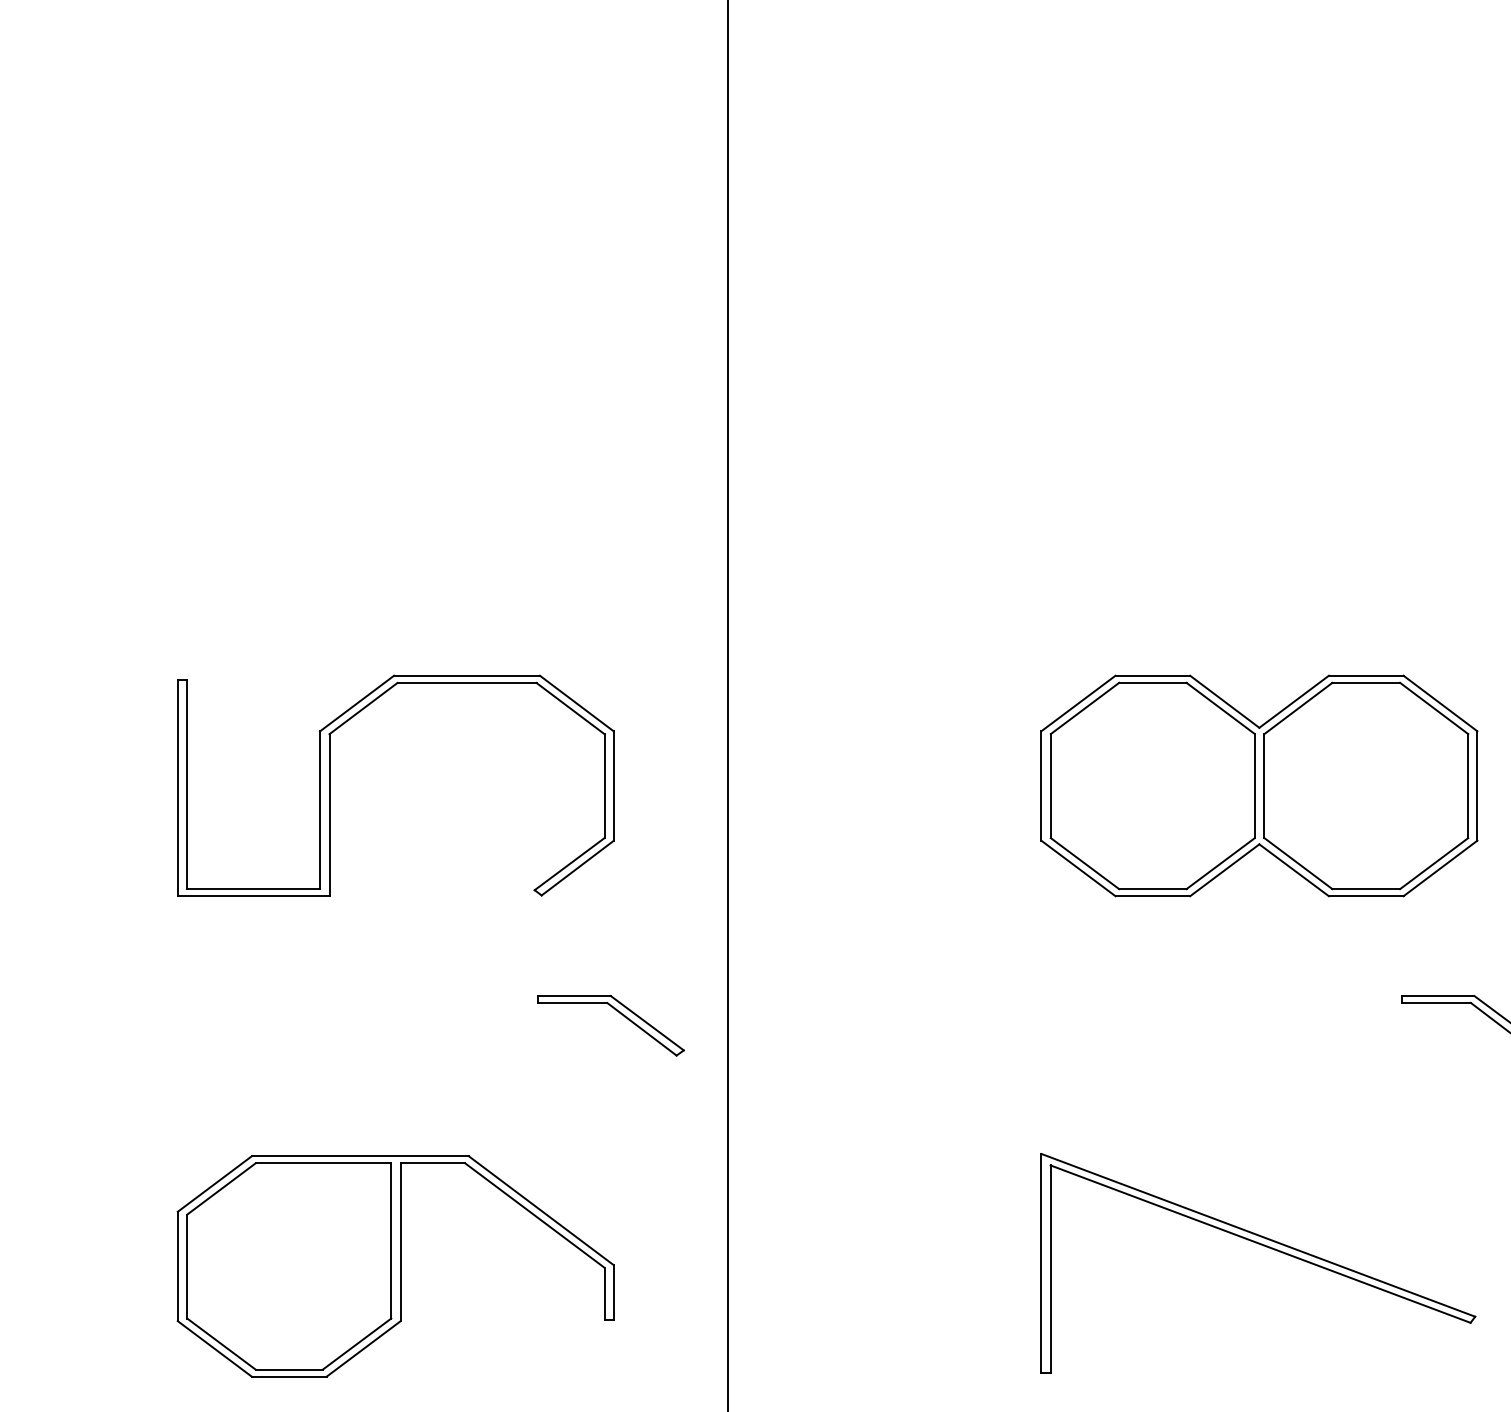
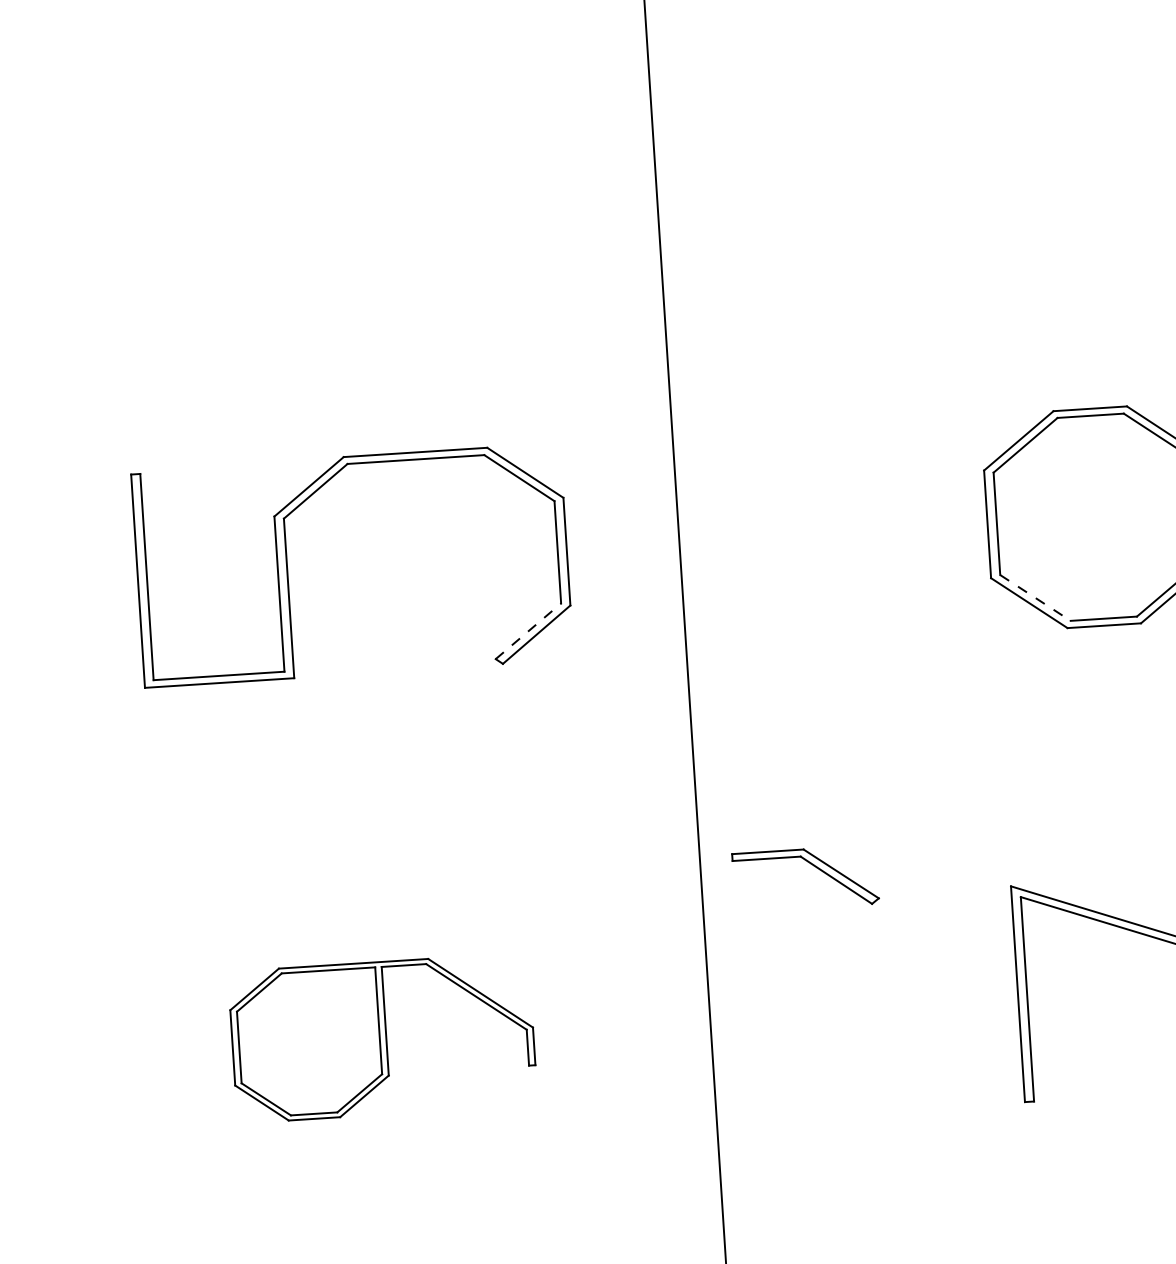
line: (1085, 863) -> (1035, 597), solid -> dashed
line: (569, 864) -> (528, 631), solid -> dashed
part: (620, 1014) -> (814, 867), moved
part: (395, 1266) -> (382, 1038), size x0.7

